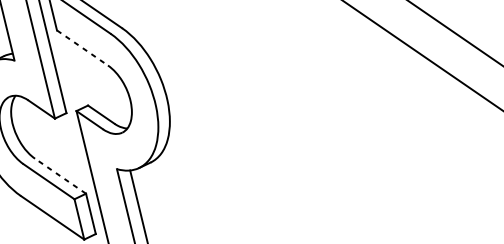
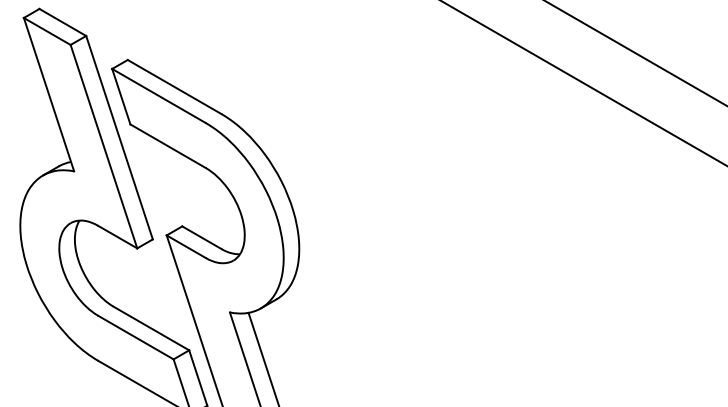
line: (82, 48) -> (168, 146), dashed -> solid
line: (60, 176) -> (151, 328), dashed -> solid

